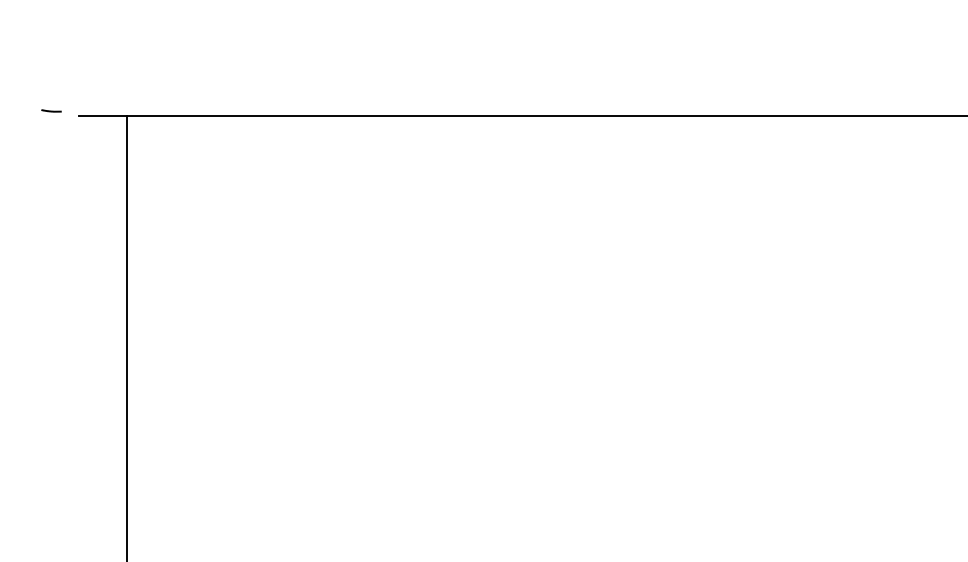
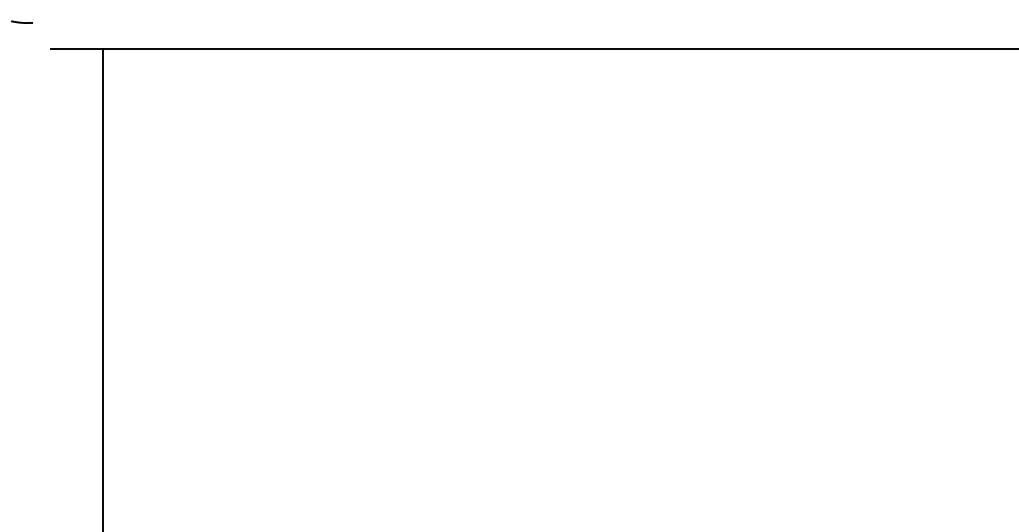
line: (51, 110) -> (22, 21), moved

